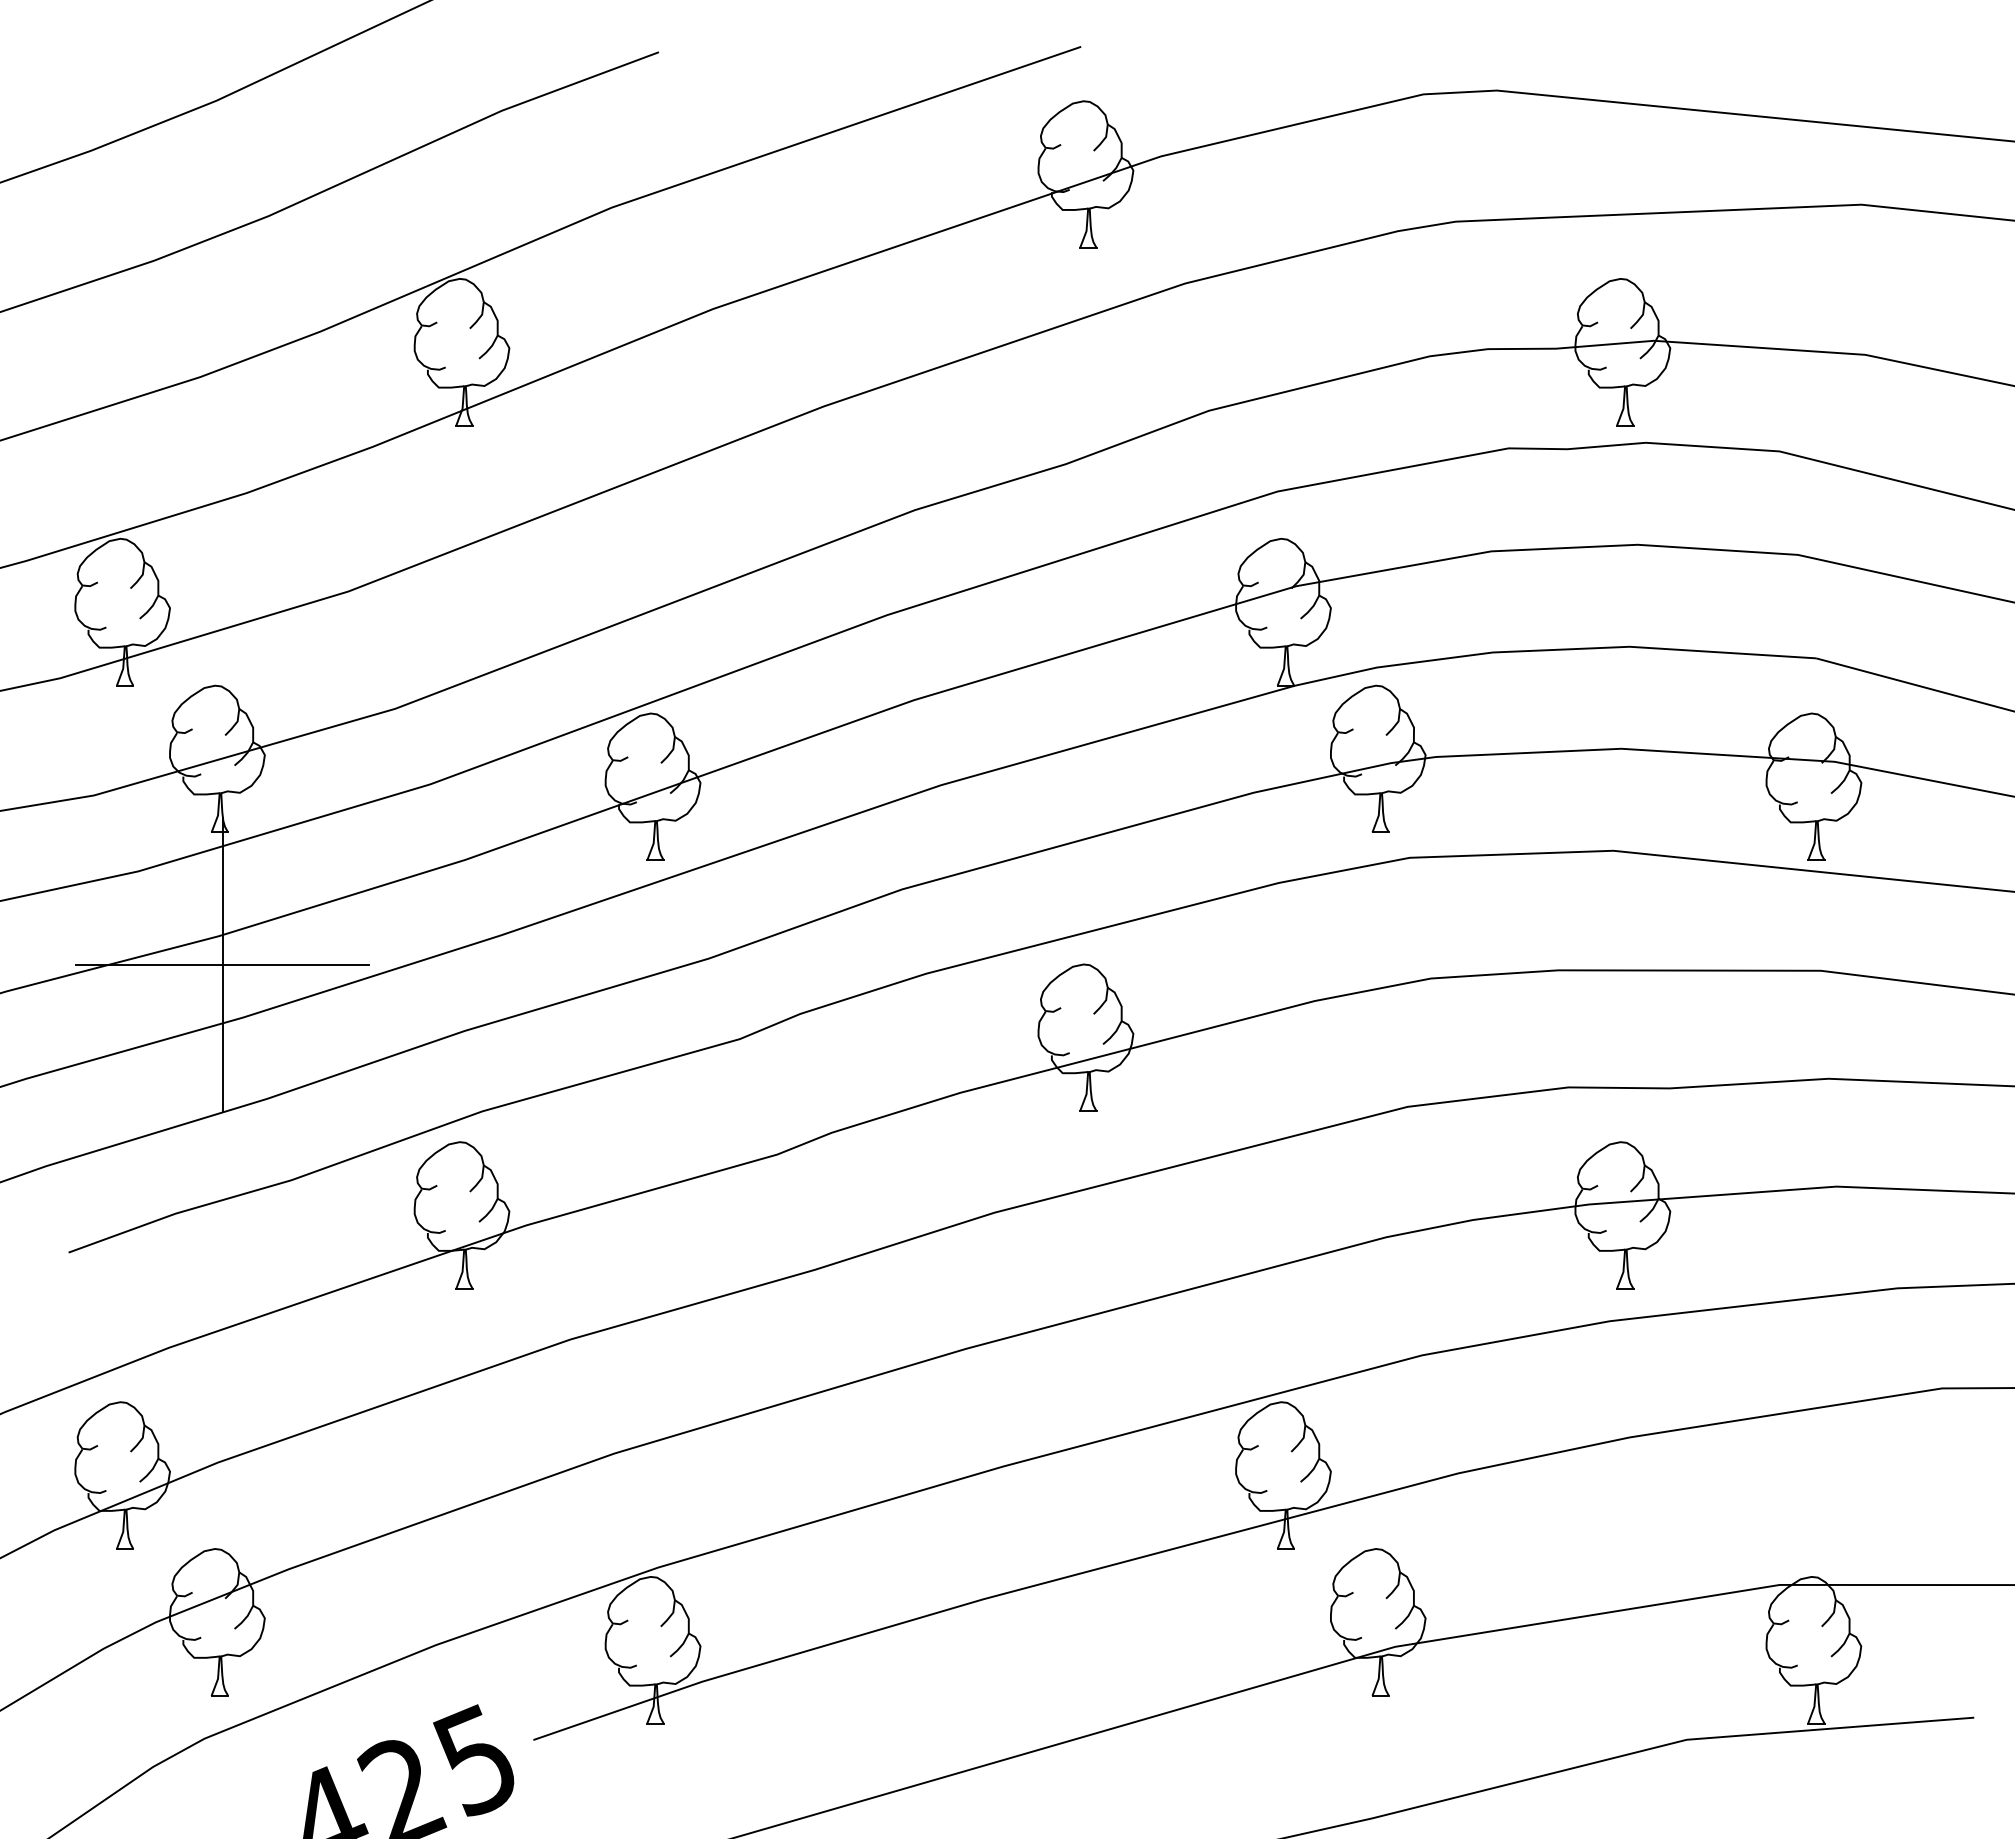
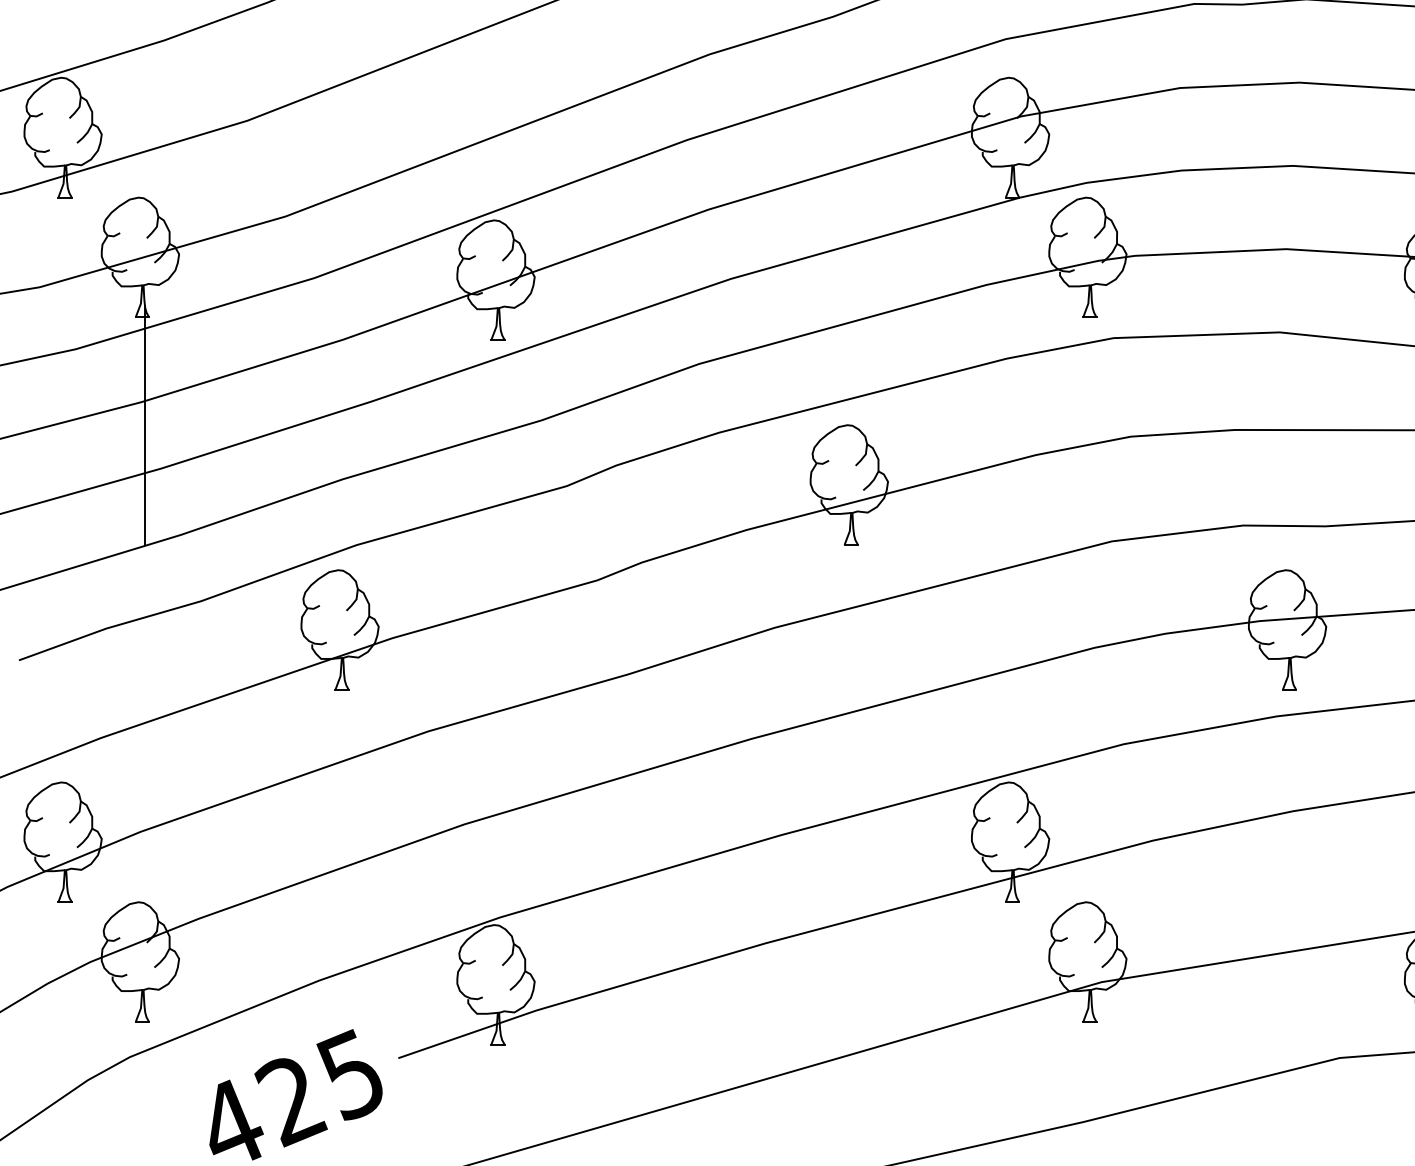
line: (222, 964) -> (144, 425), removed

